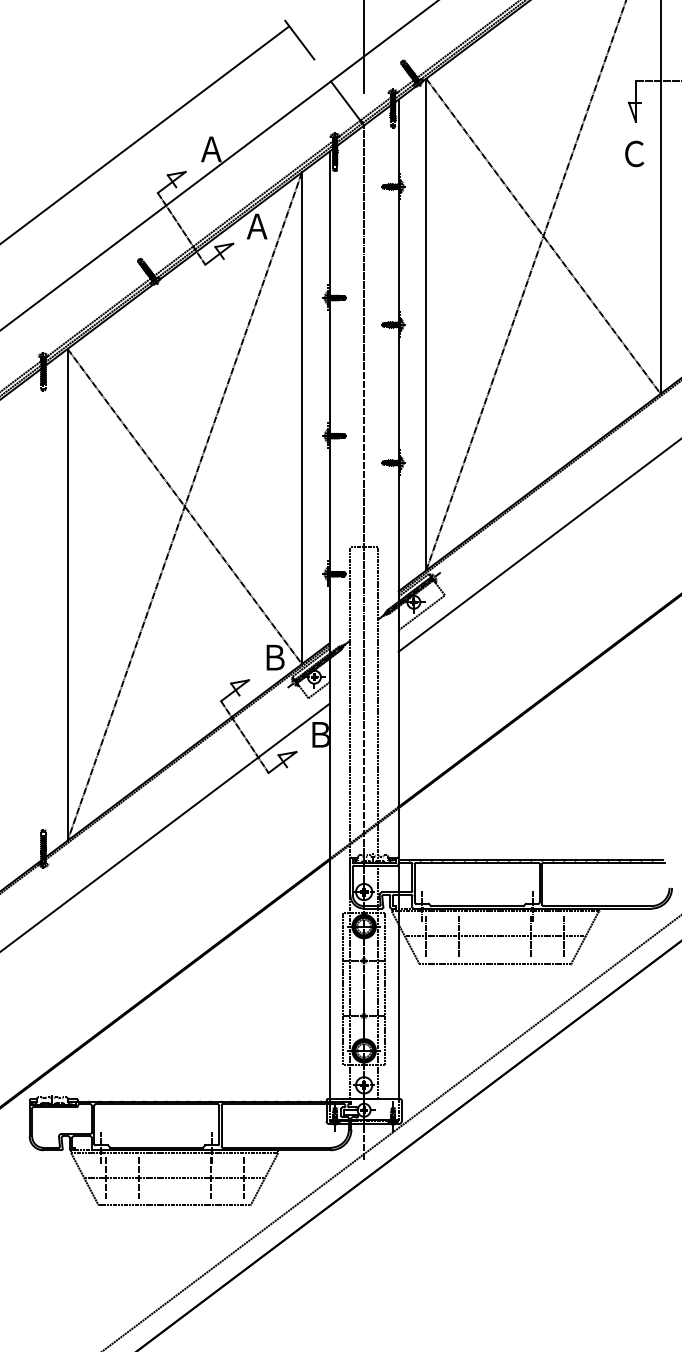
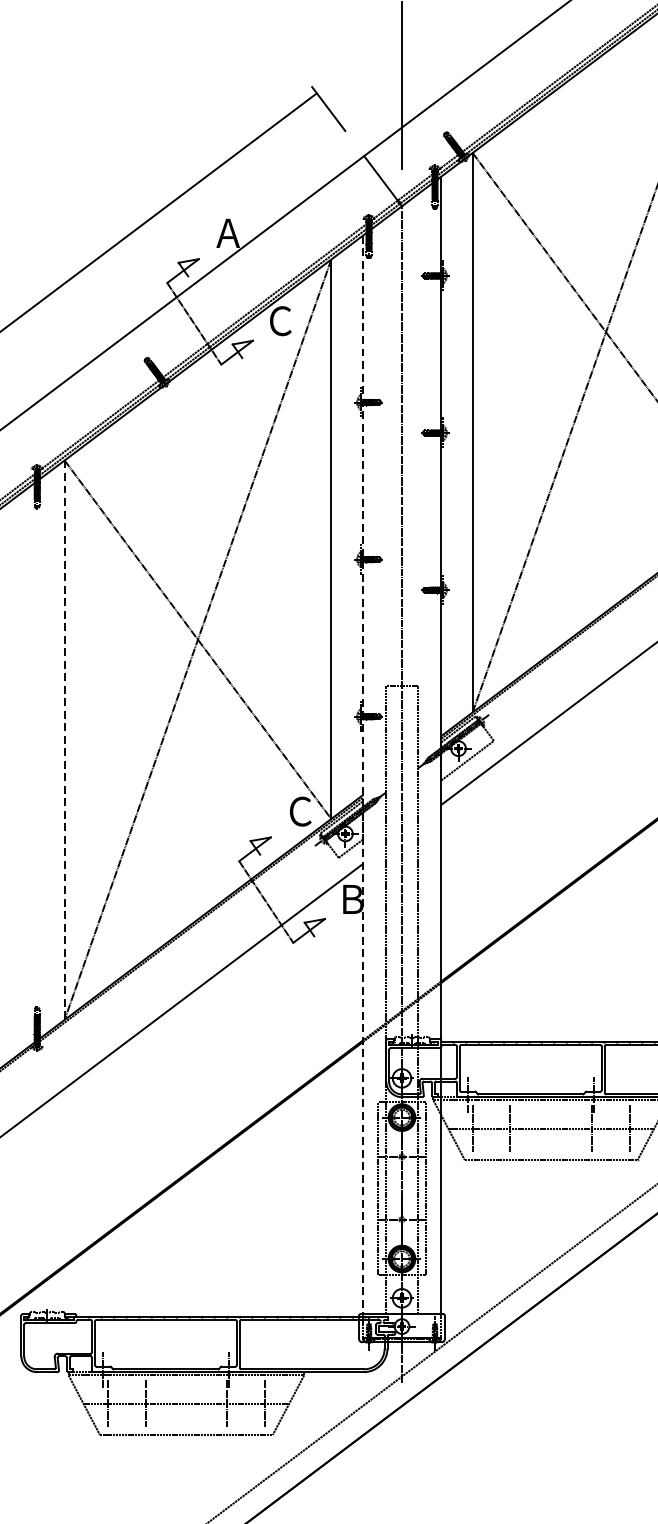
text: (256, 226) -> (279, 321), Ａ -> Ｃ
line: (67, 594) -> (64, 739), solid -> dashed
line: (329, 625) -> (362, 775), solid -> dashed
text: (274, 657) -> (299, 811), Ｂ -> Ｃ

